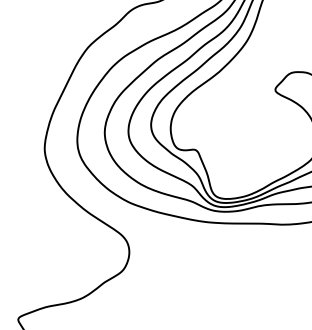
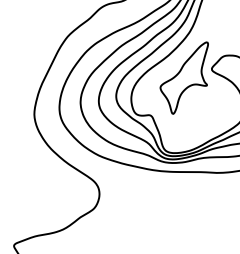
part: (238, 100) -> (183, 77), added

